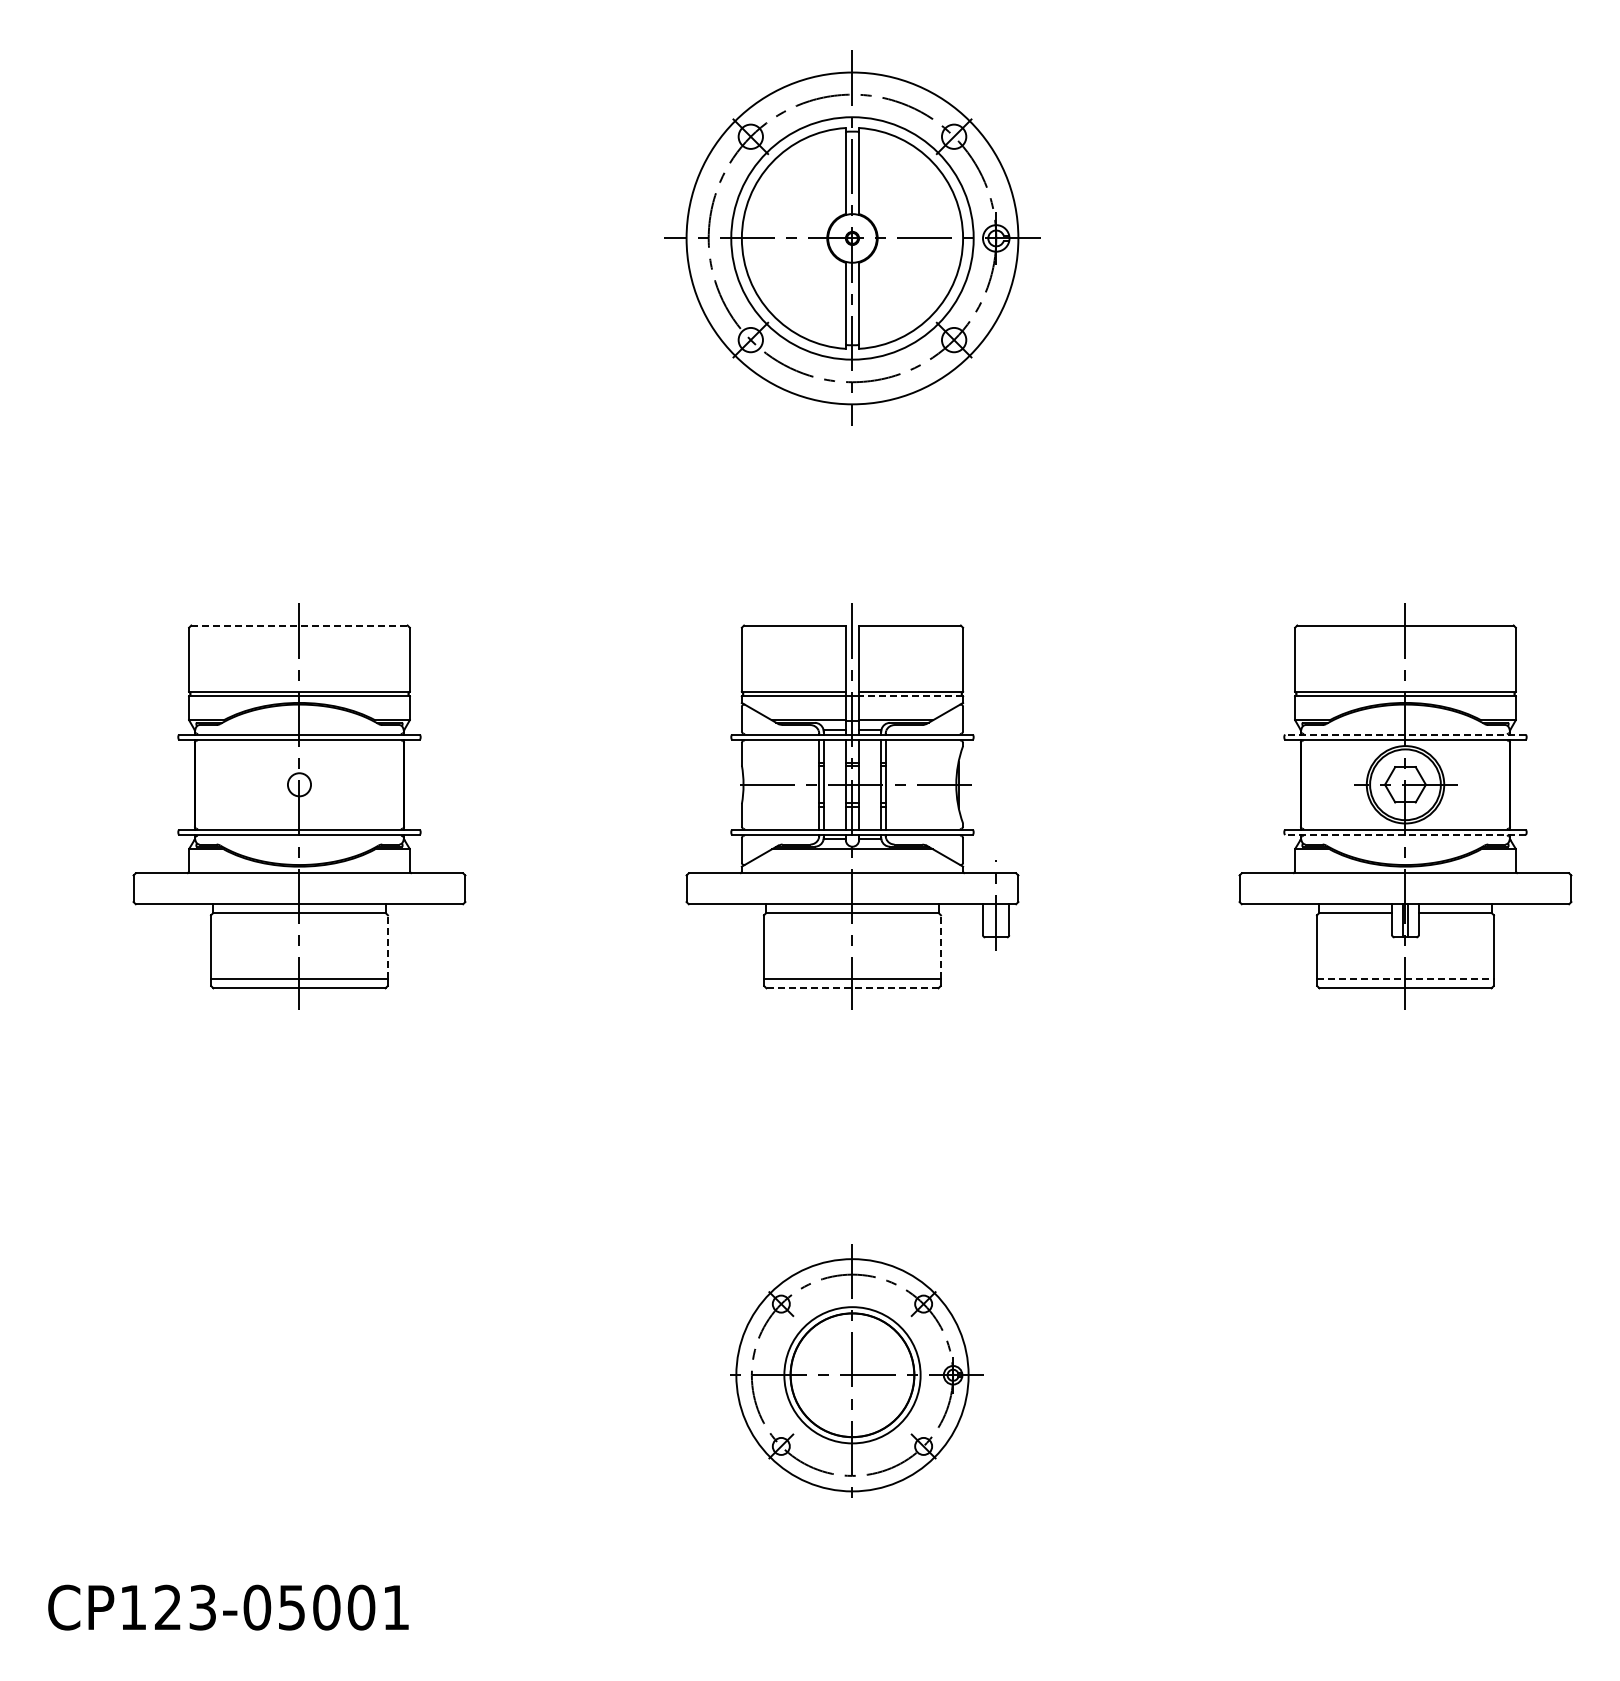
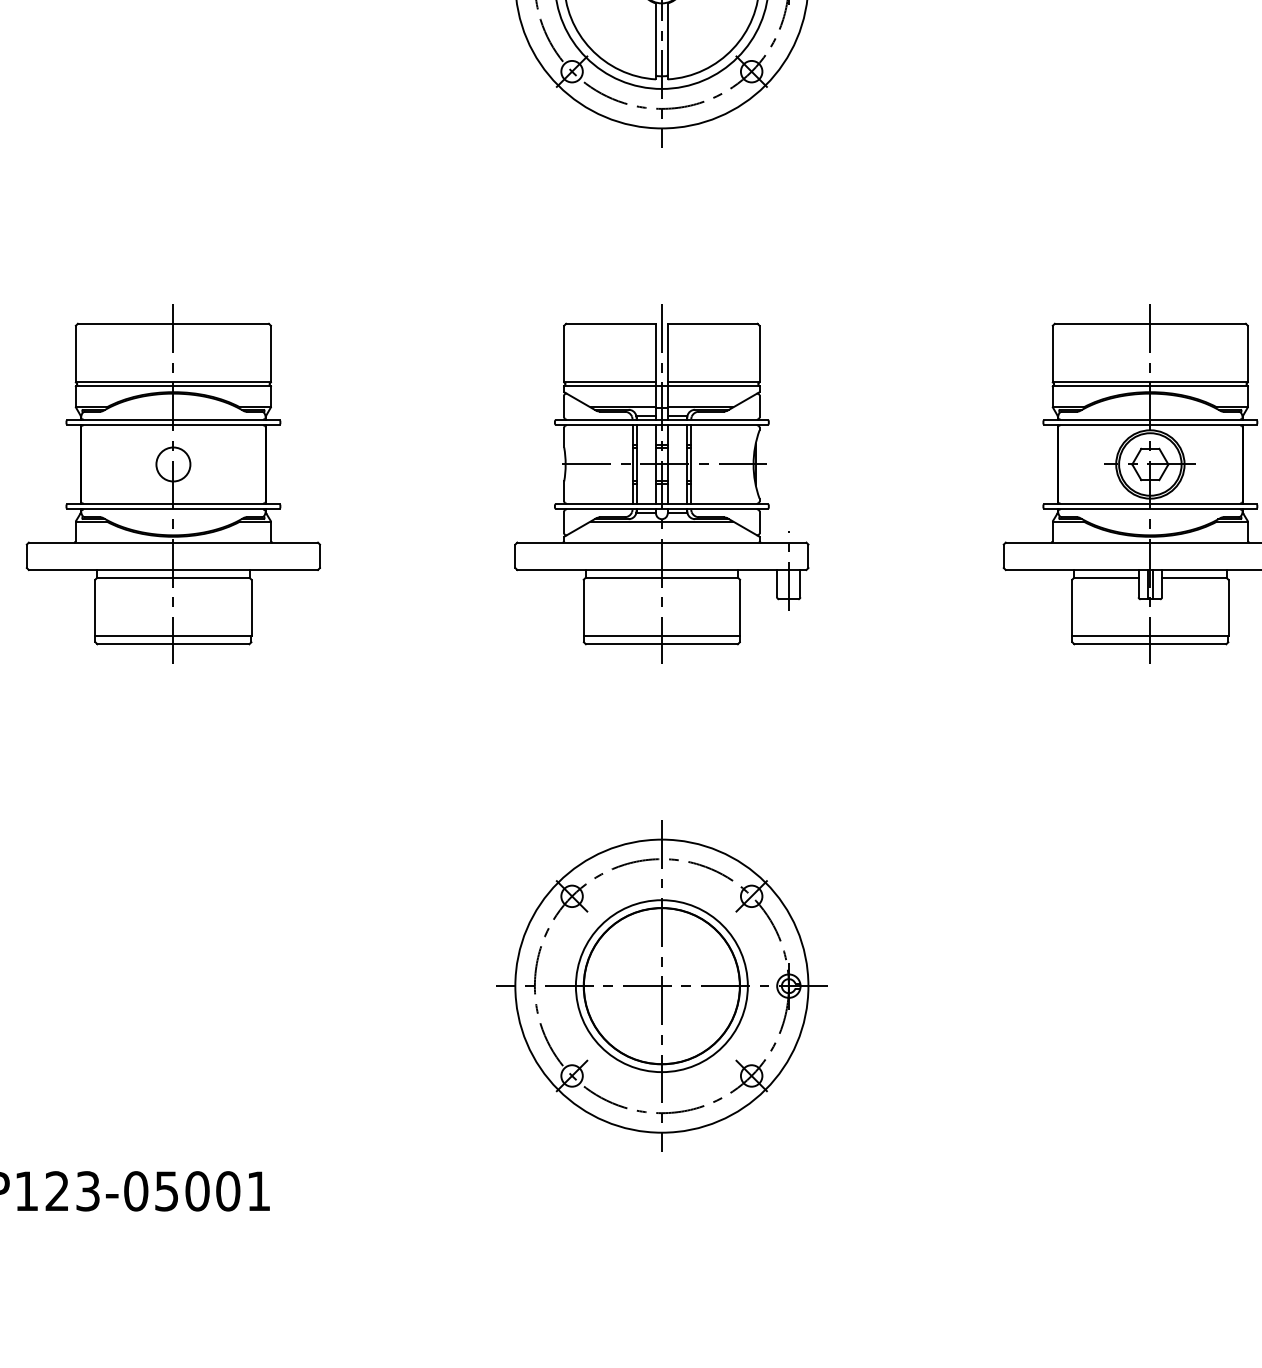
line: (299, 625) -> (173, 323), dashed -> solid
line: (911, 696) -> (714, 386), dashed -> solid
line: (1405, 734) -> (1150, 420), dashed -> solid
circle: (299, 784) -> (173, 464), size x1.67
line: (1405, 835) -> (1150, 509), dashed -> solid
line: (387, 946) -> (251, 607), dashed -> solid
line: (940, 946) -> (739, 607), dashed -> solid
line: (1405, 979) -> (1150, 636), dashed -> solid
line: (851, 988) -> (661, 644), dashed -> solid
part: (852, 1374) -> (661, 985), size x1.43

